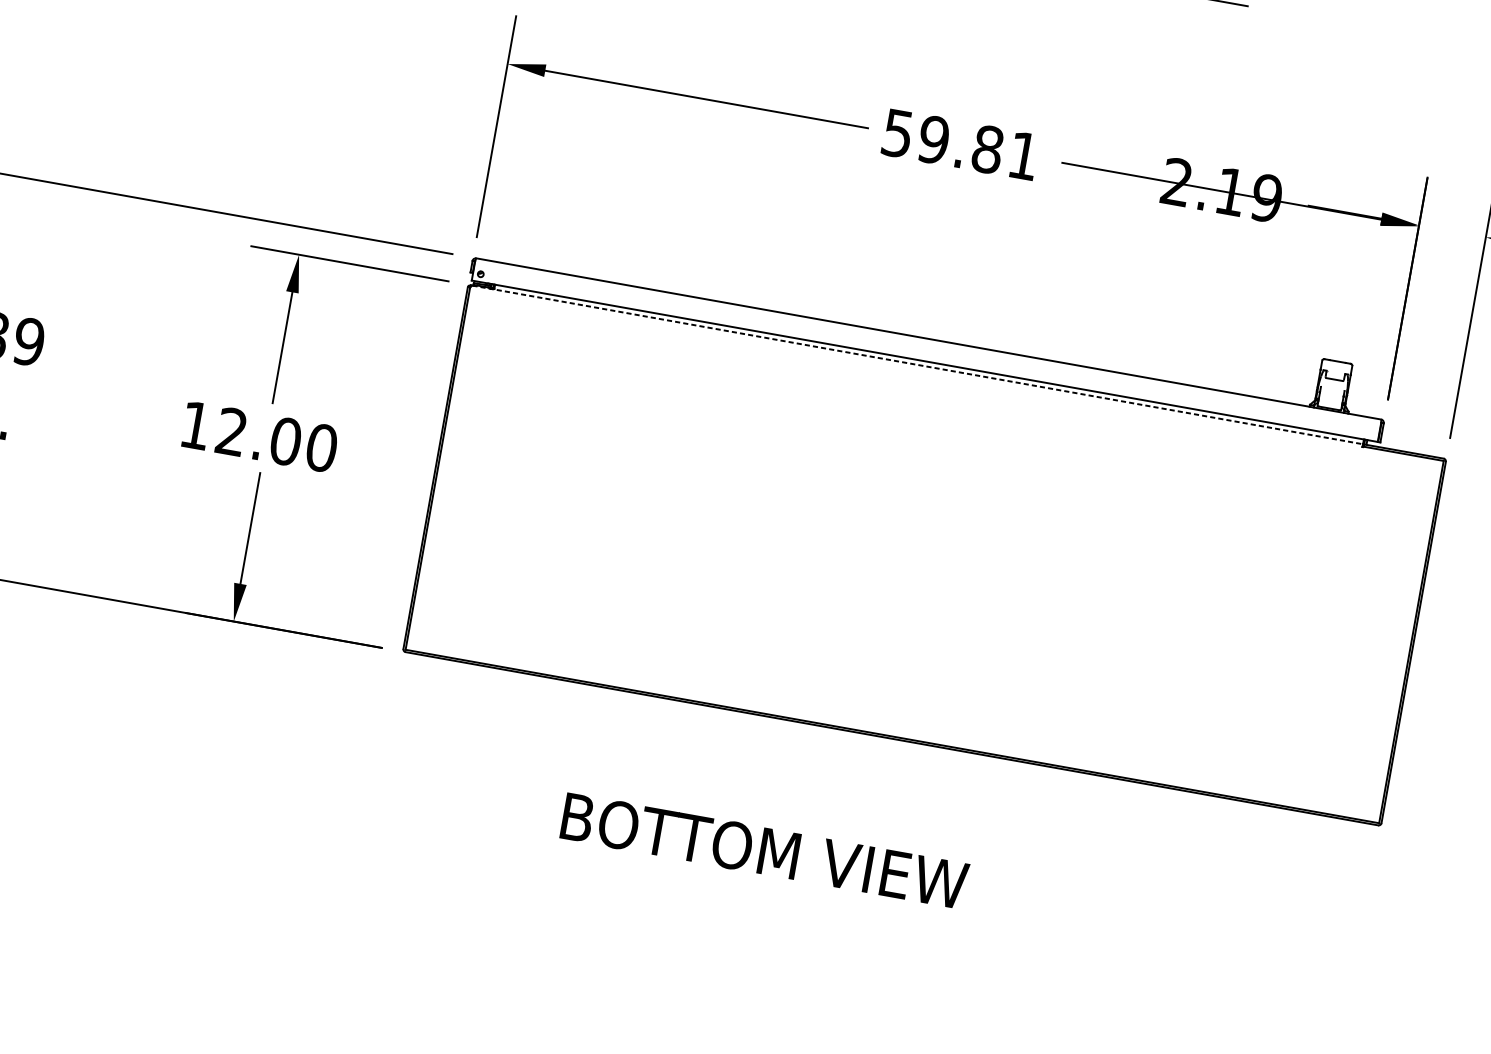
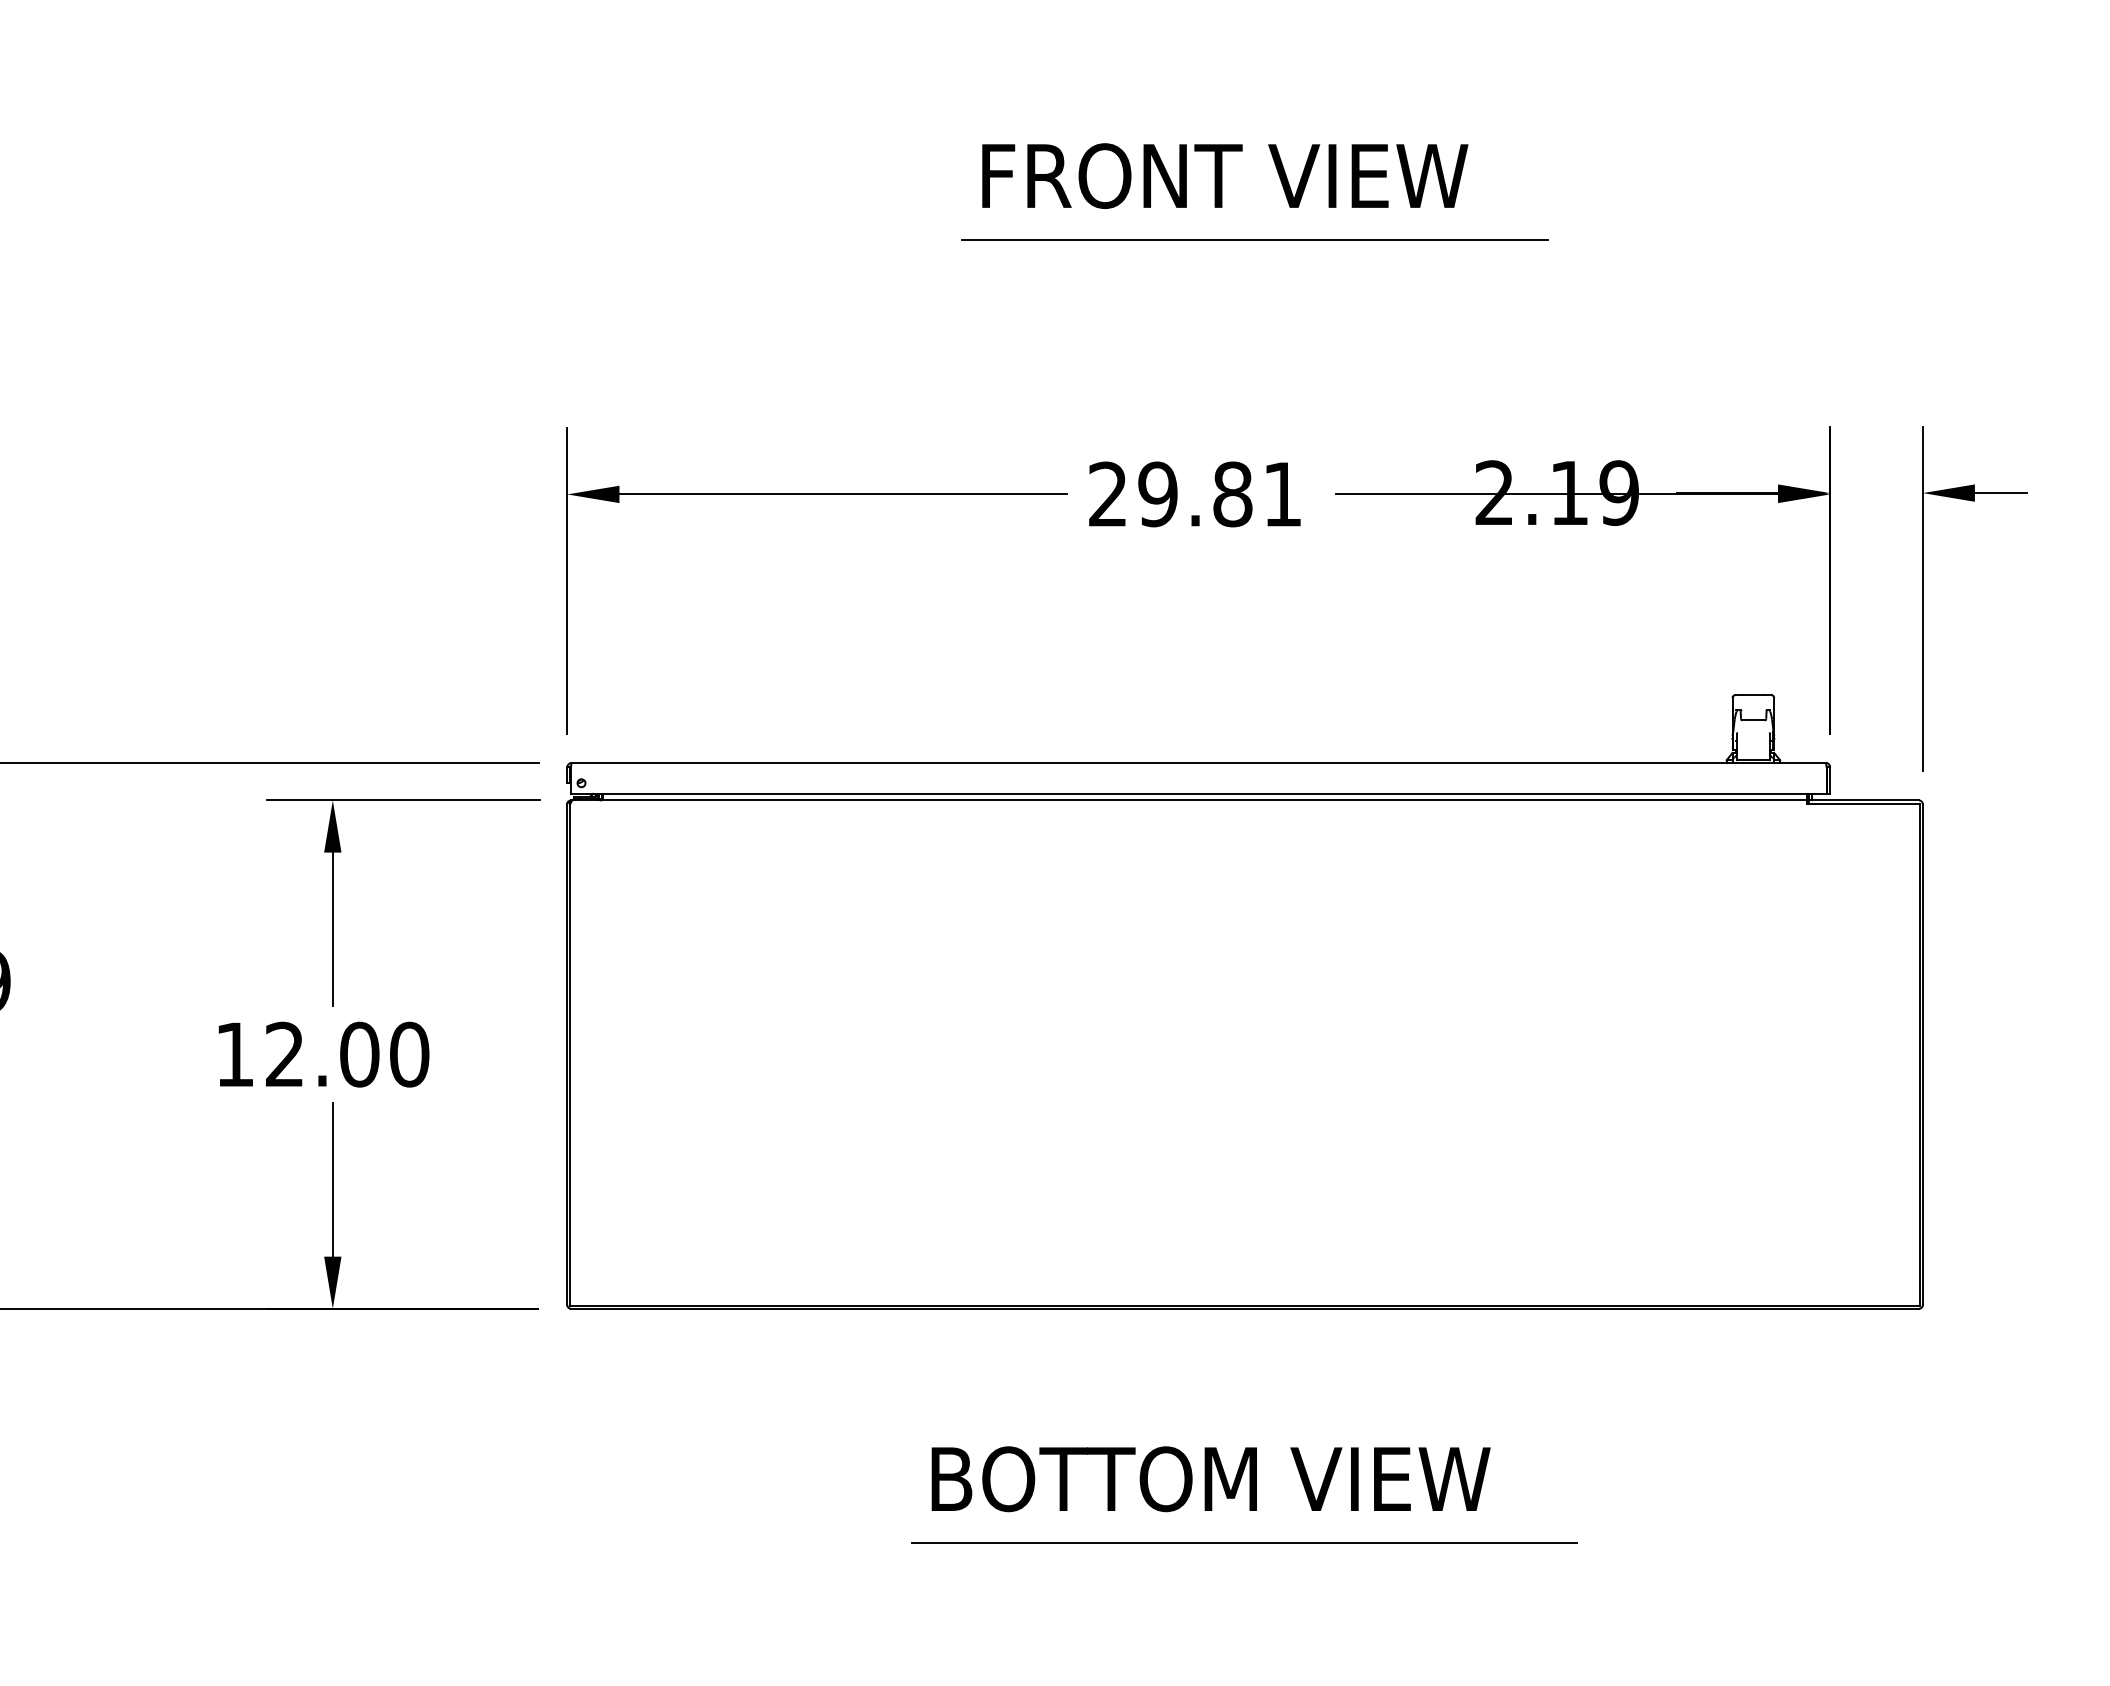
text: (897, 133) -> (1107, 494), 59.81 -> 29.81
line: (917, 365) -> (1190, 800), dashed -> solid
text: (764, 851) -> (1210, 1479), moved
line: (861, 907) -> (1244, 1542), added

